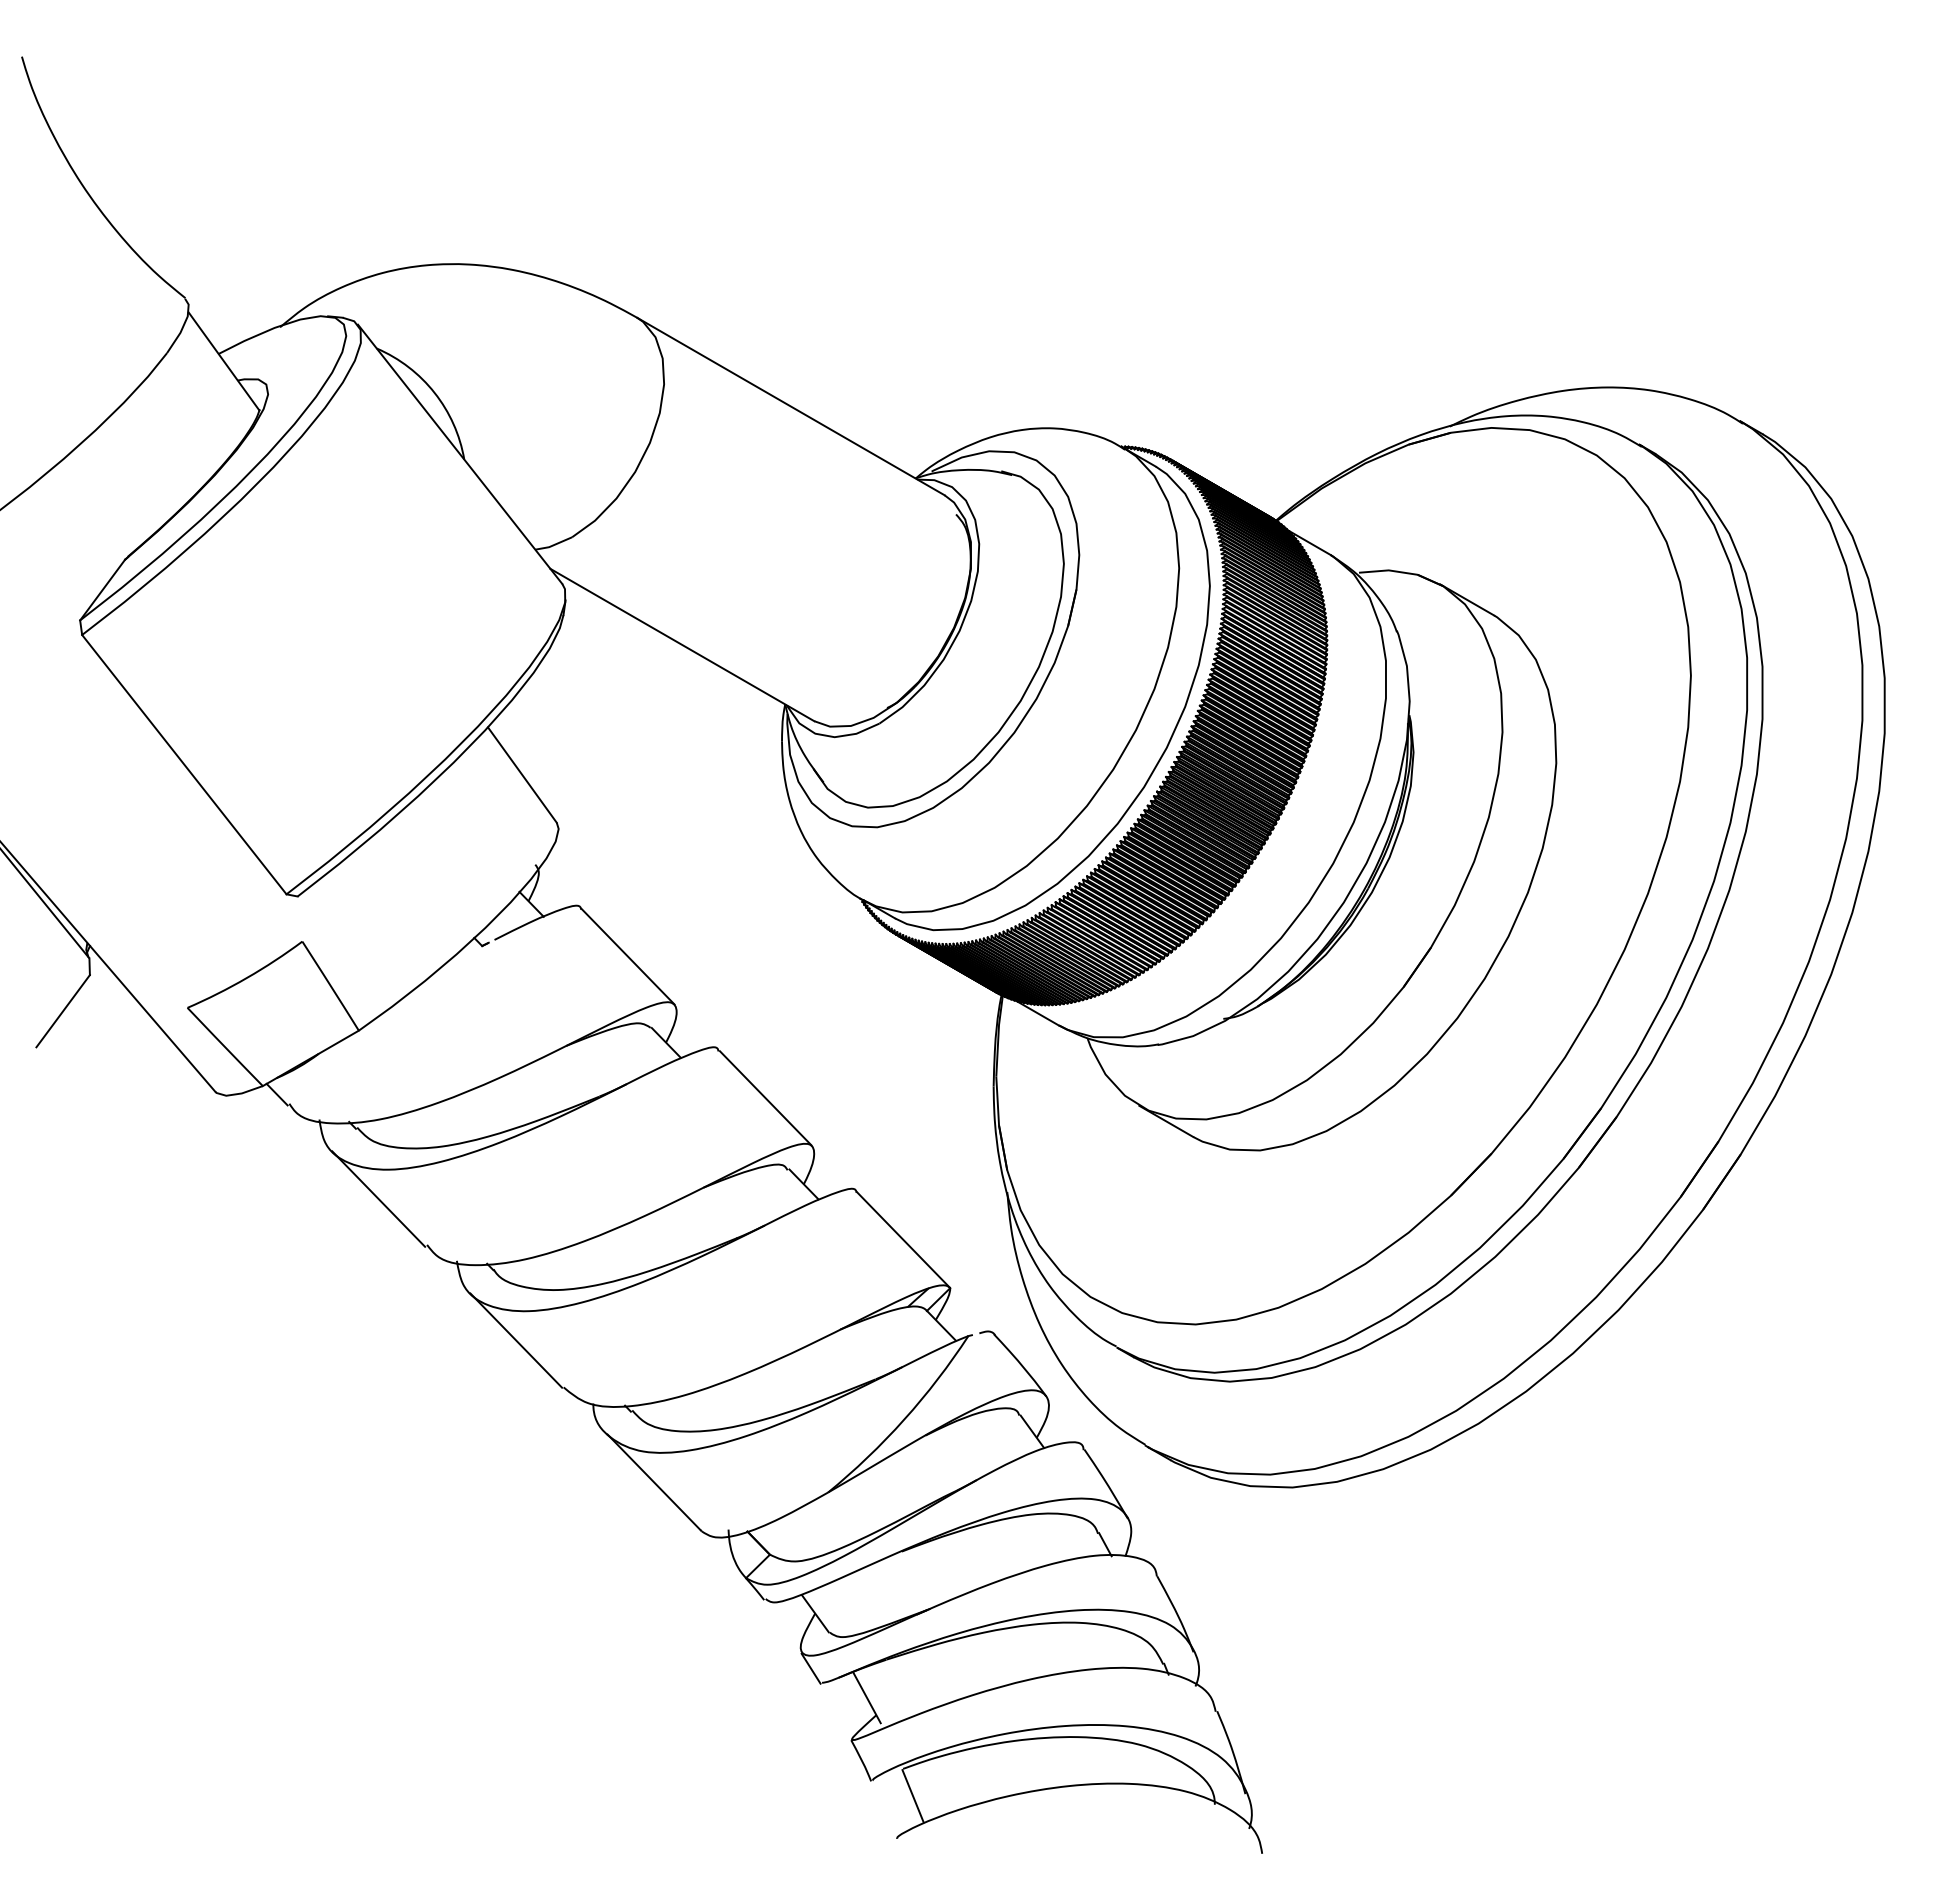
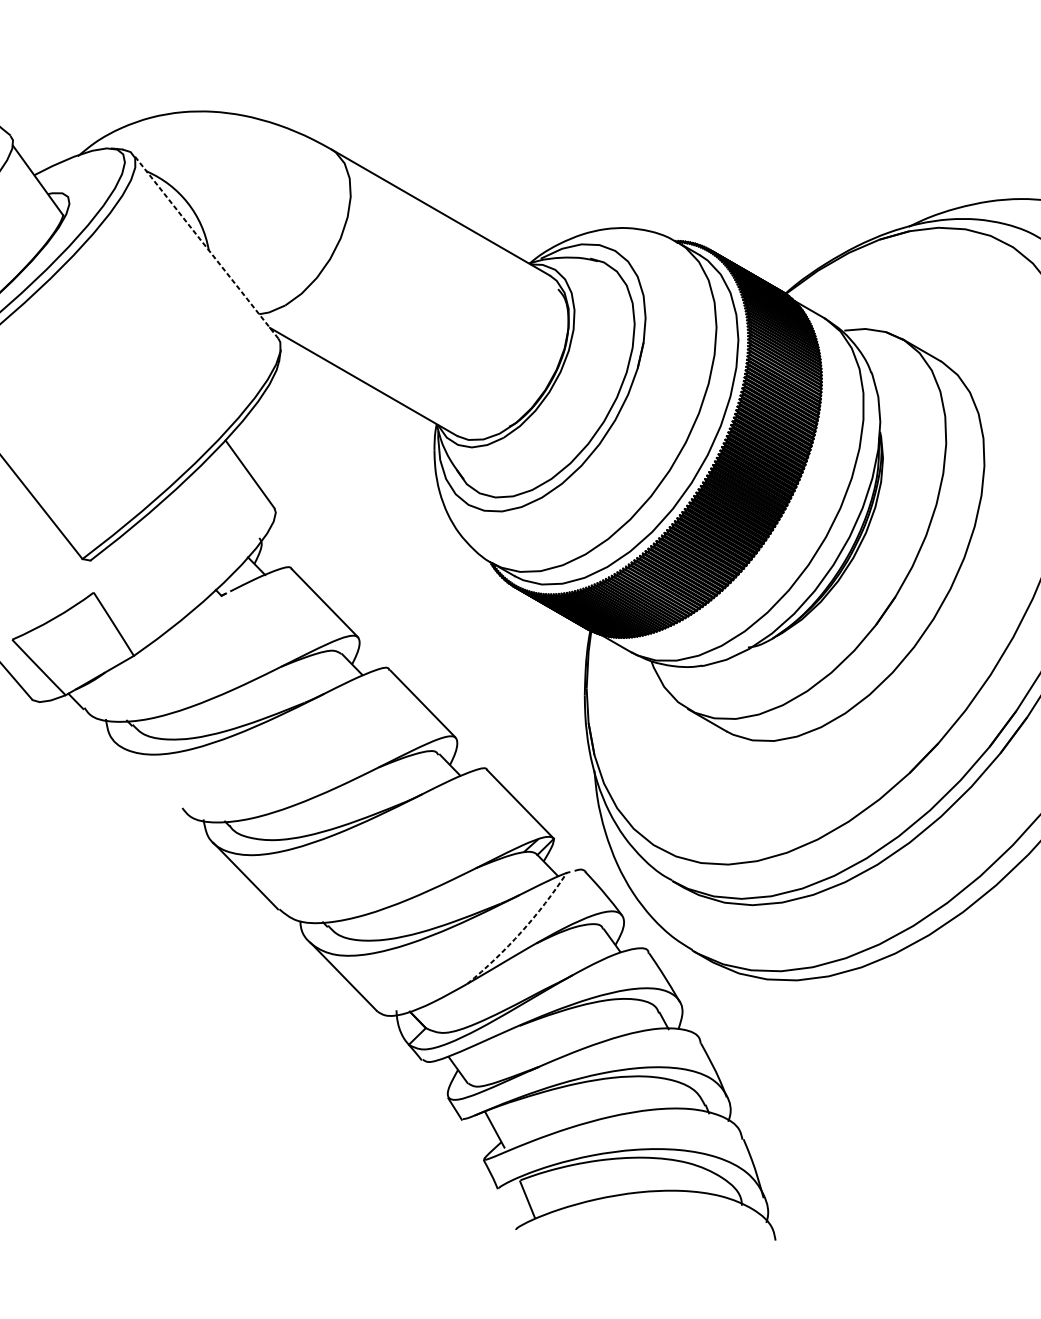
line: (459, 453) -> (205, 245), solid -> dashed
line: (378, 1198) -> (147, 775), removed
arc: (904, 1419) -> (521, 932), solid -> dashed

